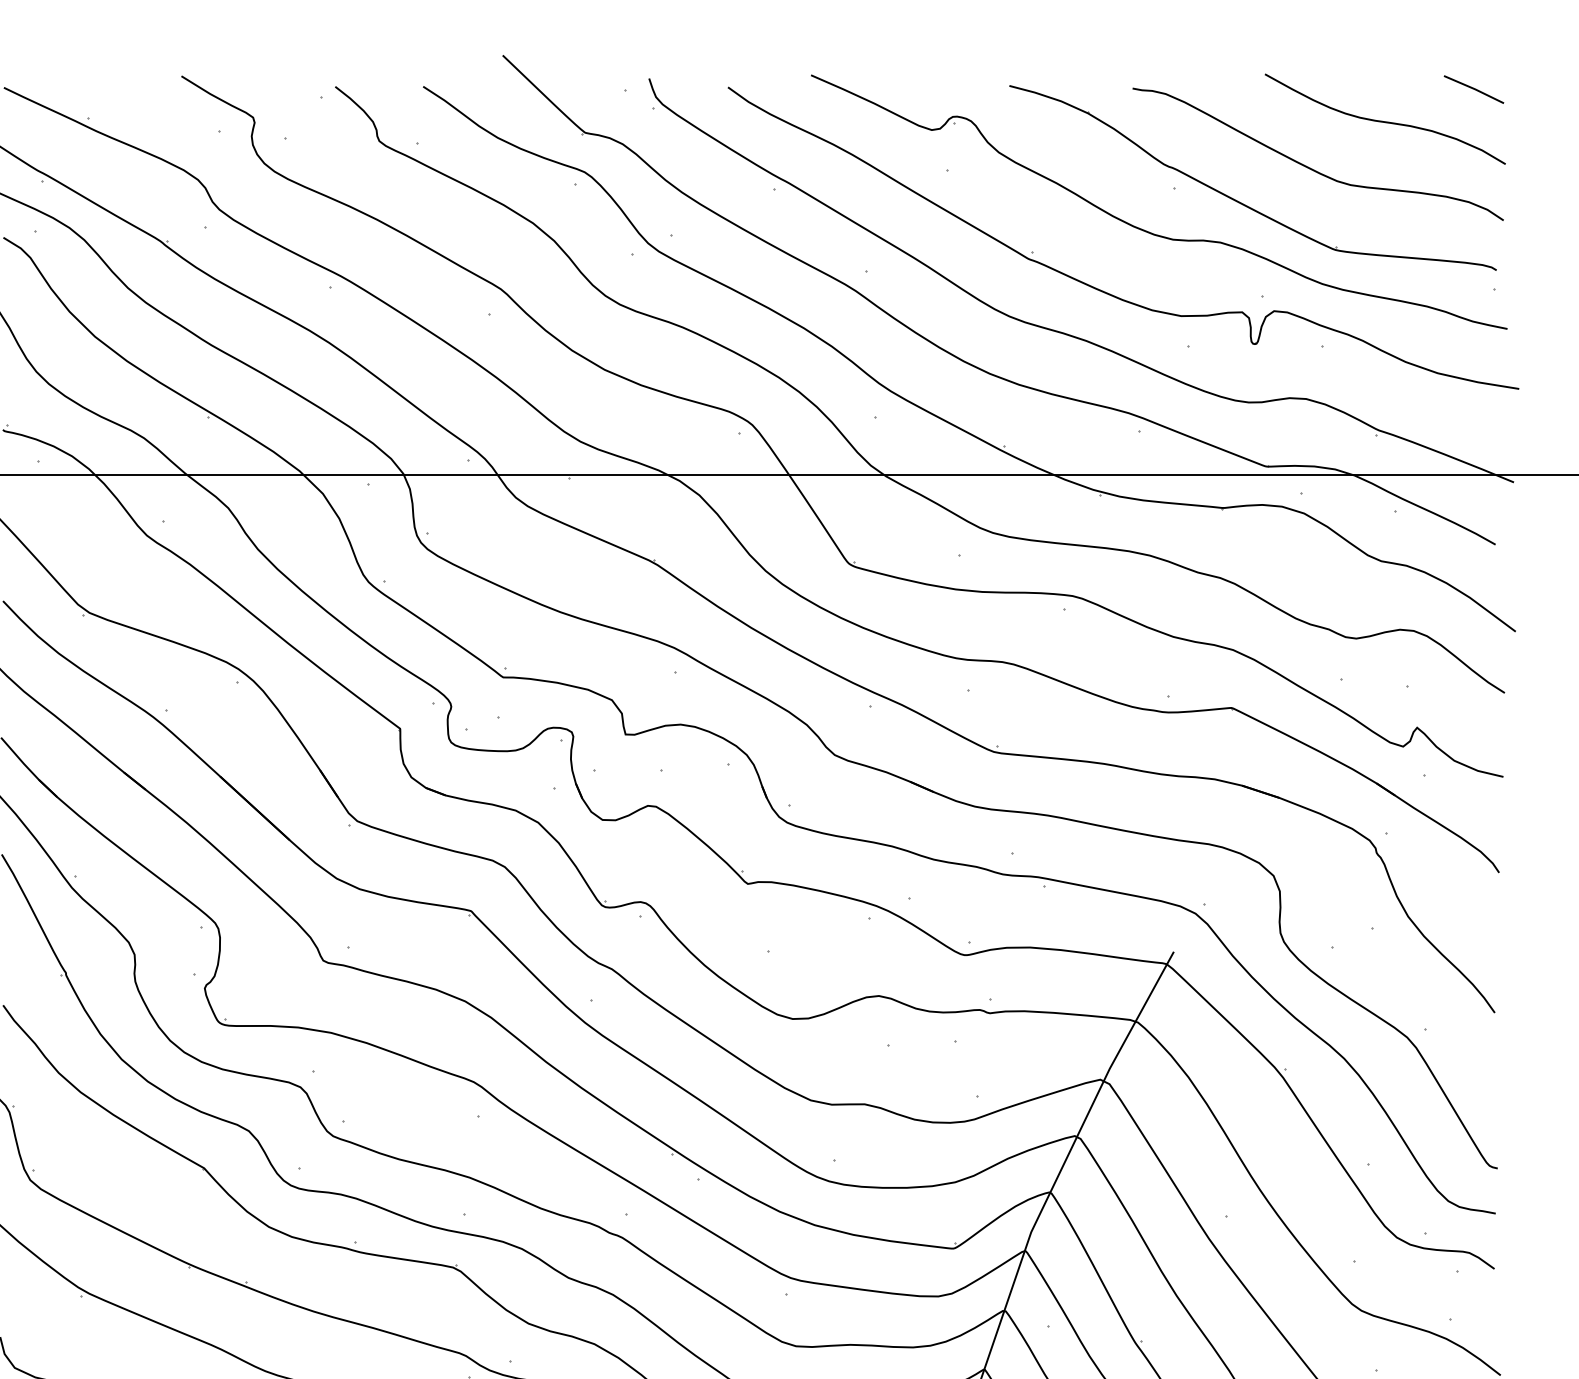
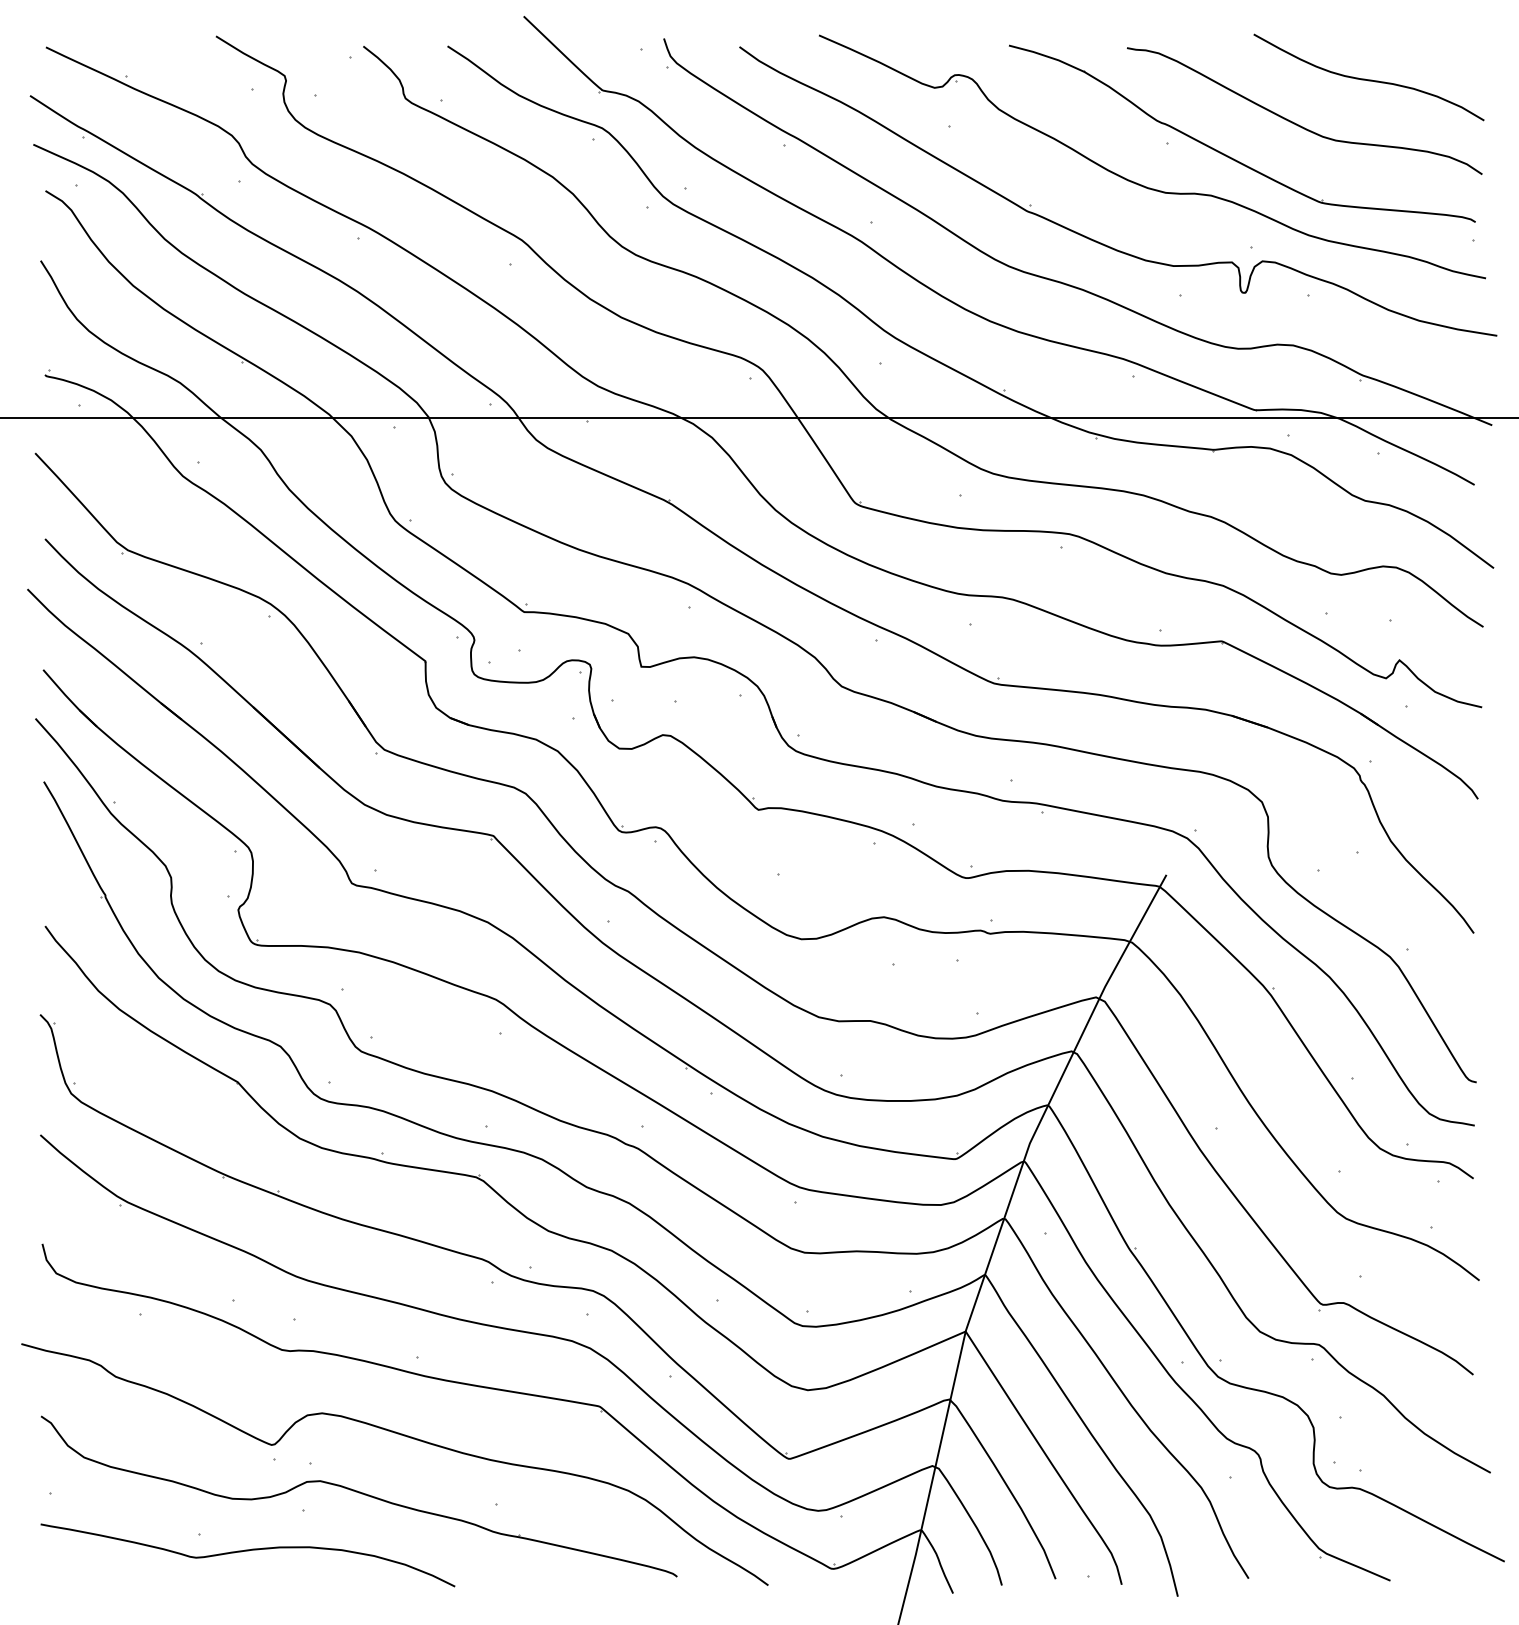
line: (1473, 88) -> (1453, 48), removed

